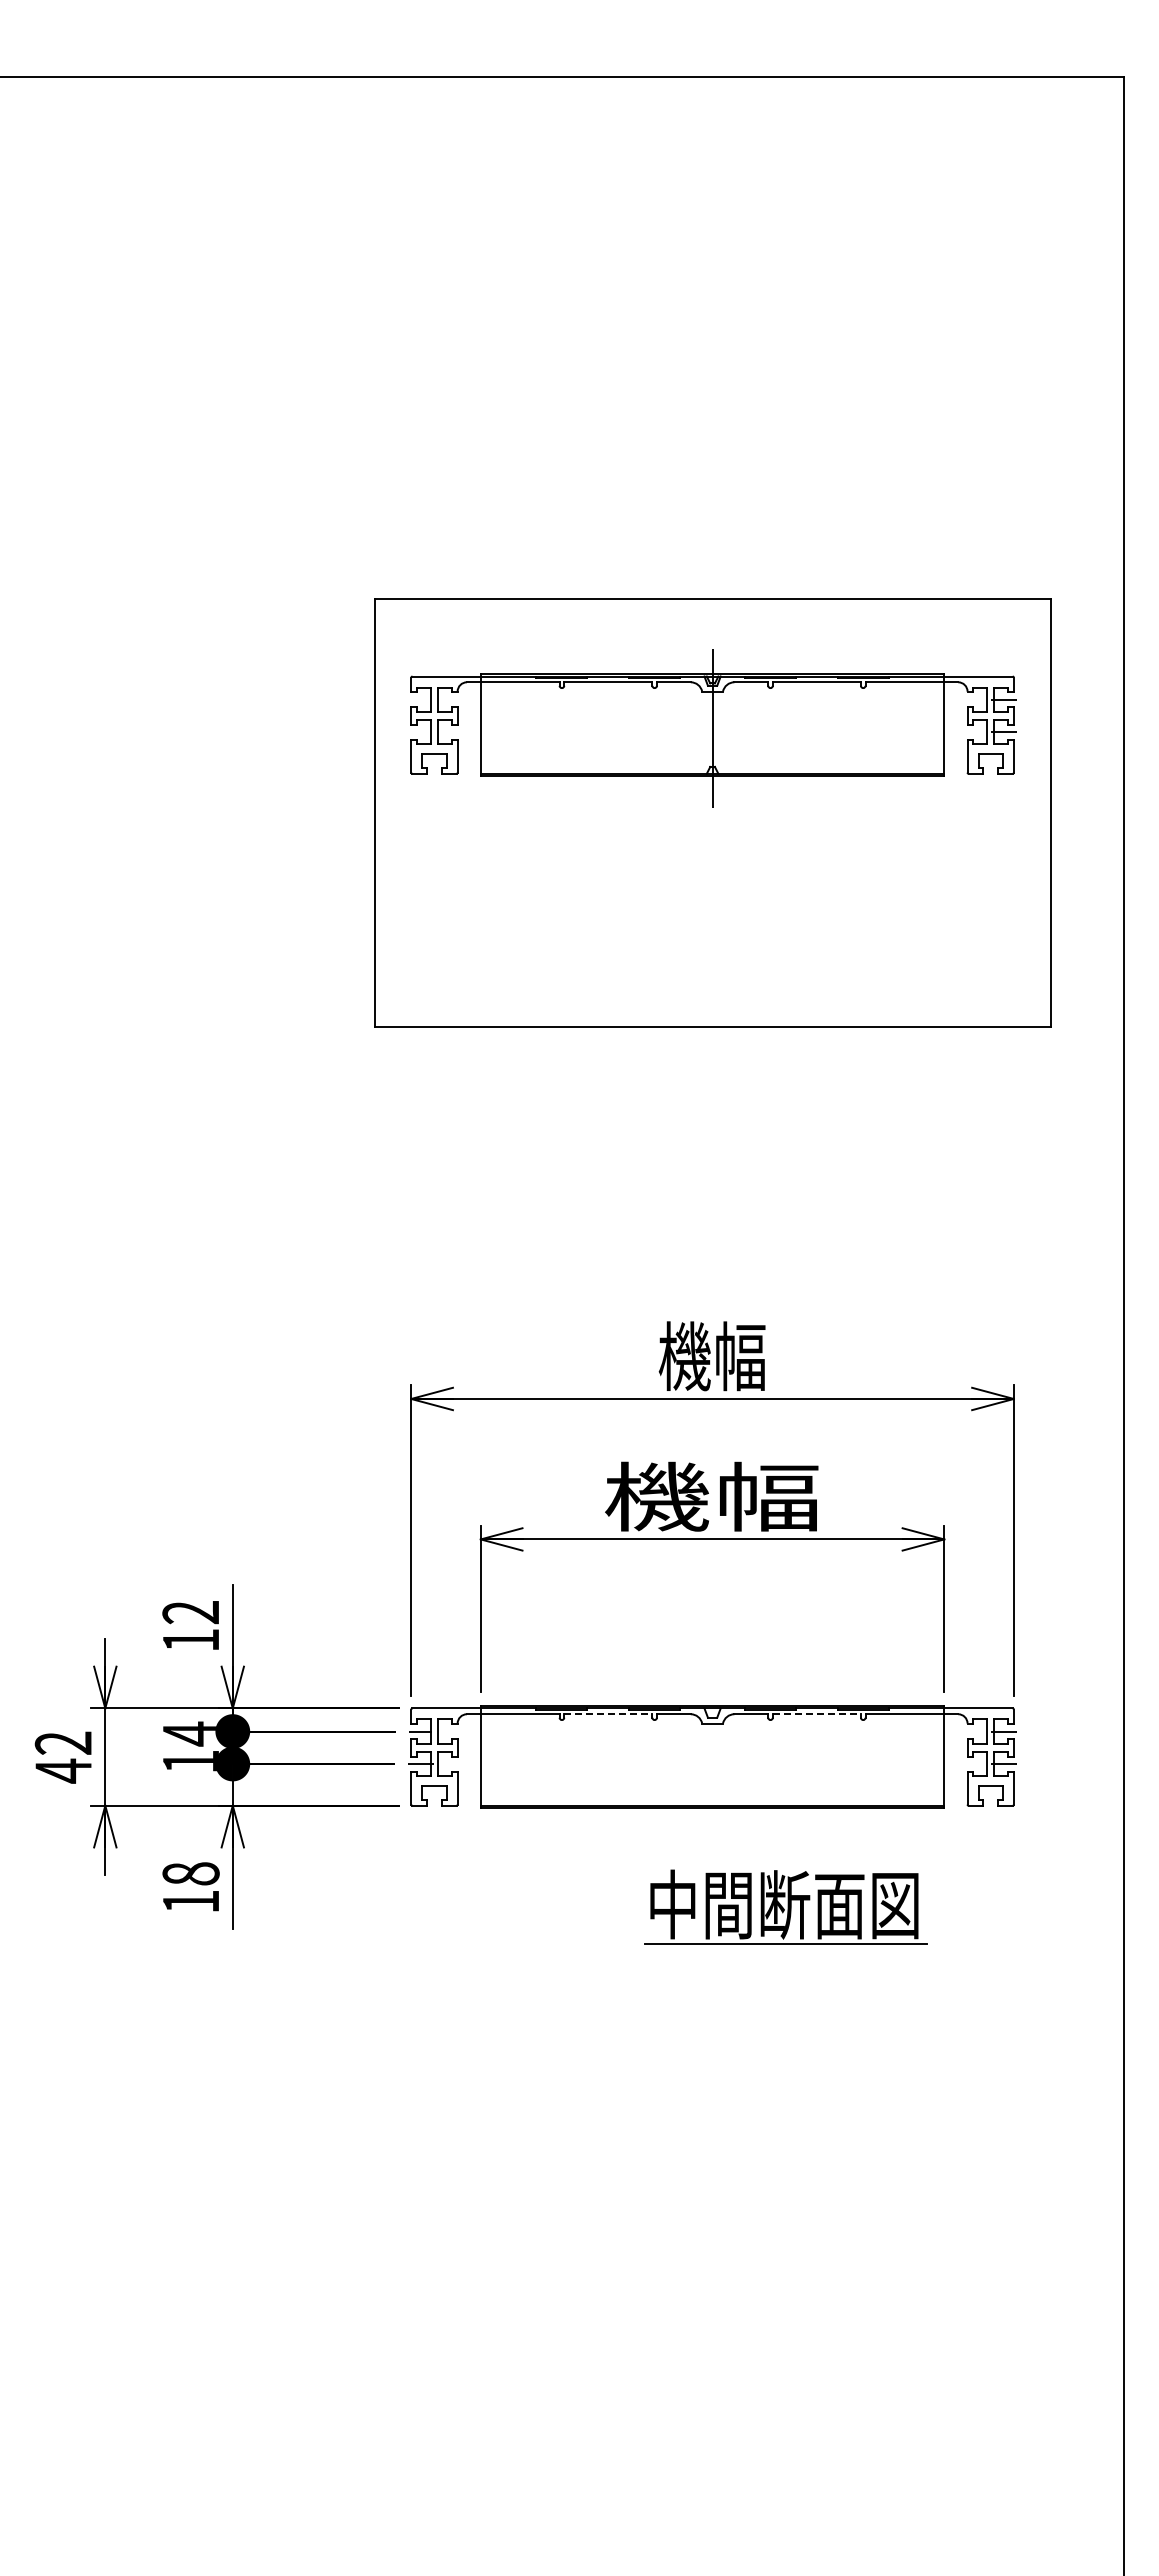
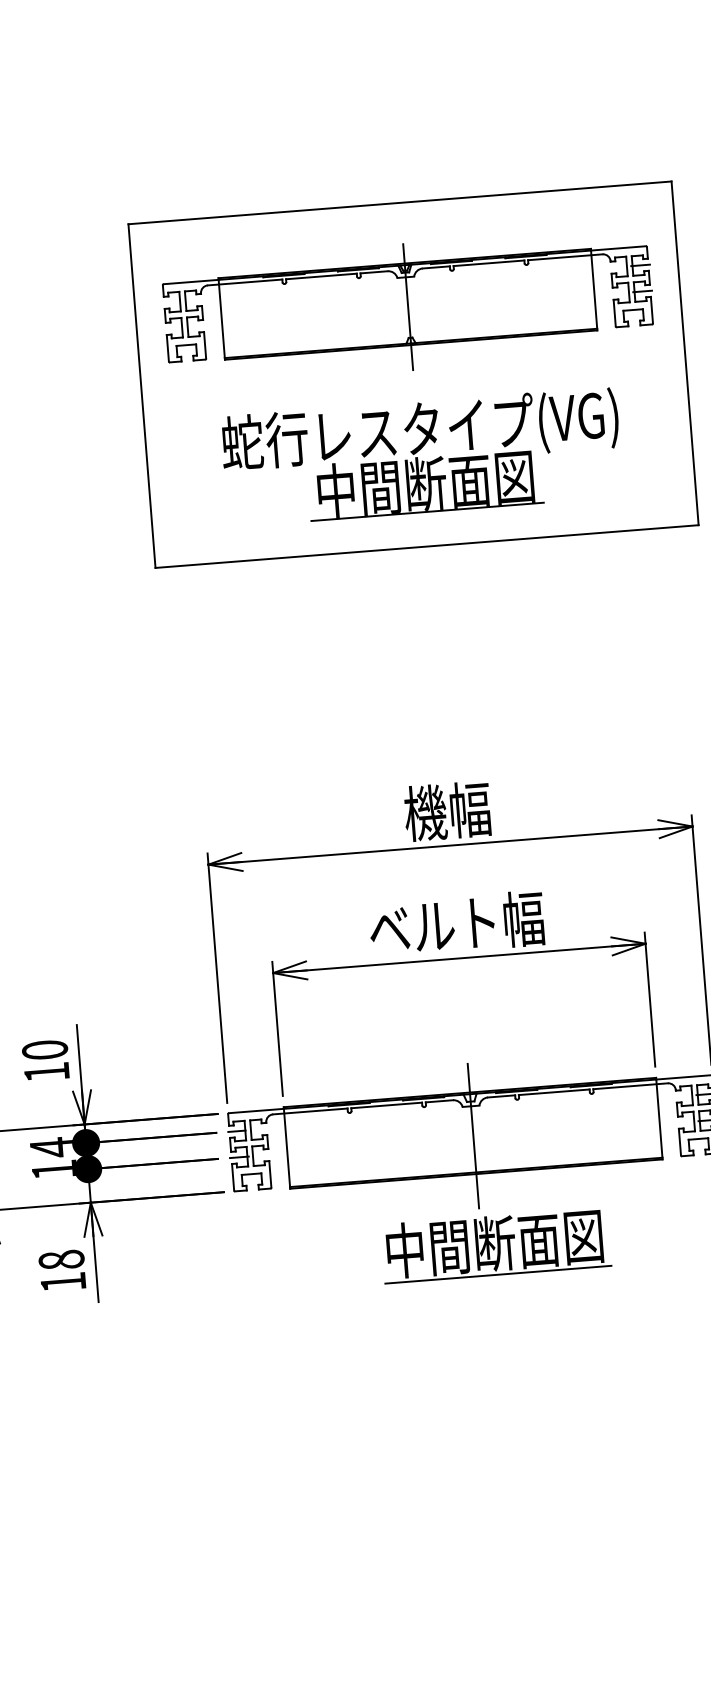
part: (714, 914) -> (421, 456), added
text: (712, 1496) -> (456, 923), 機幅 -> ベルト幅
text: (190, 1612) -> (44, 1050), 12 -> 10
line: (608, 1714) -> (386, 1105), dashed -> solid
line: (817, 1714) -> (554, 1092), dashed -> solid
line: (712, 1760) -> (473, 1136), added
part: (785, 1906) -> (495, 1244), moved

